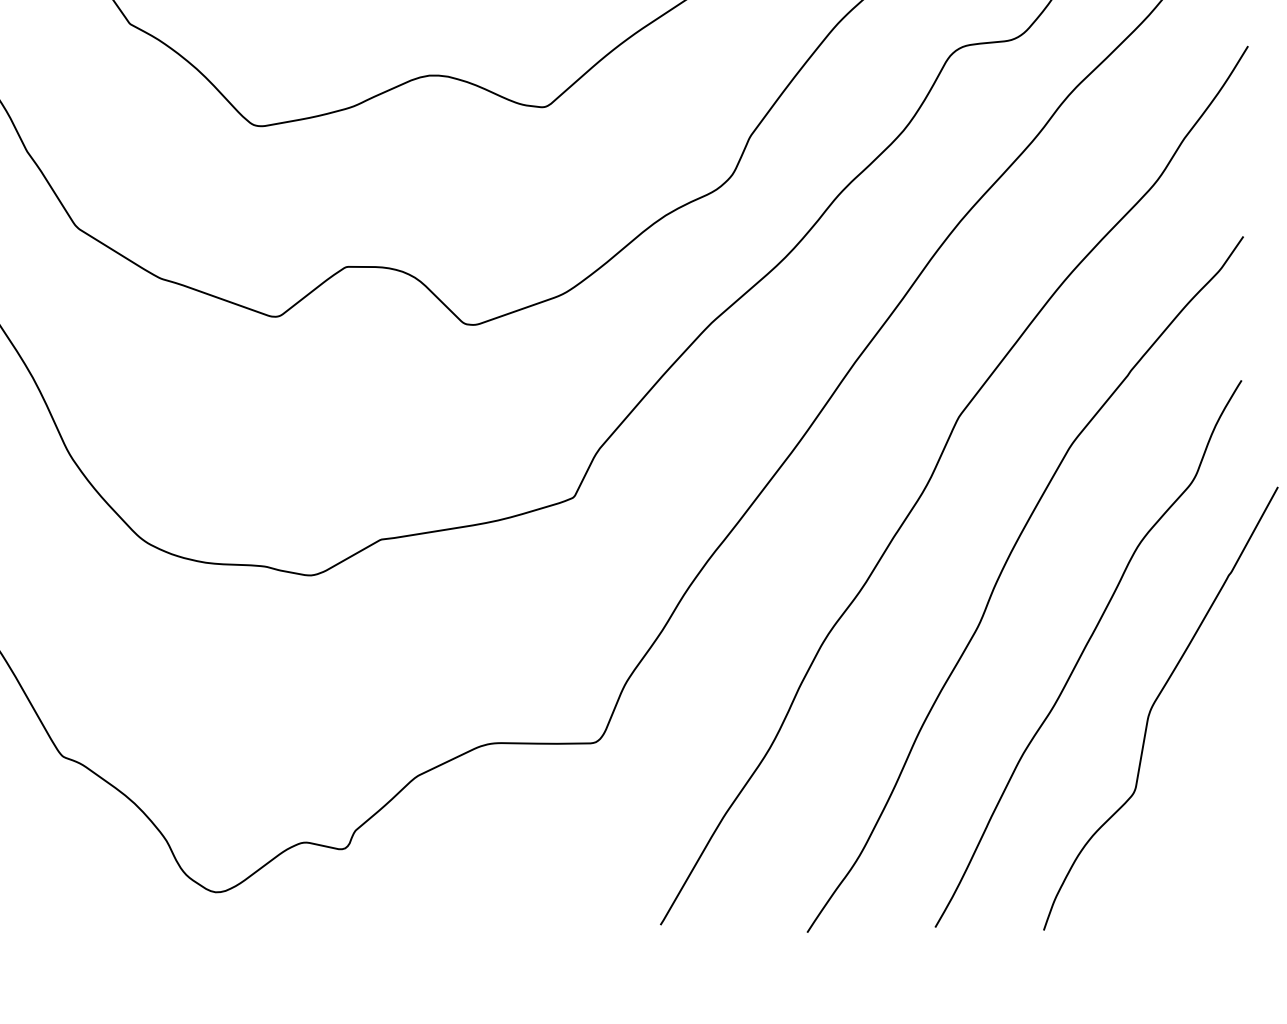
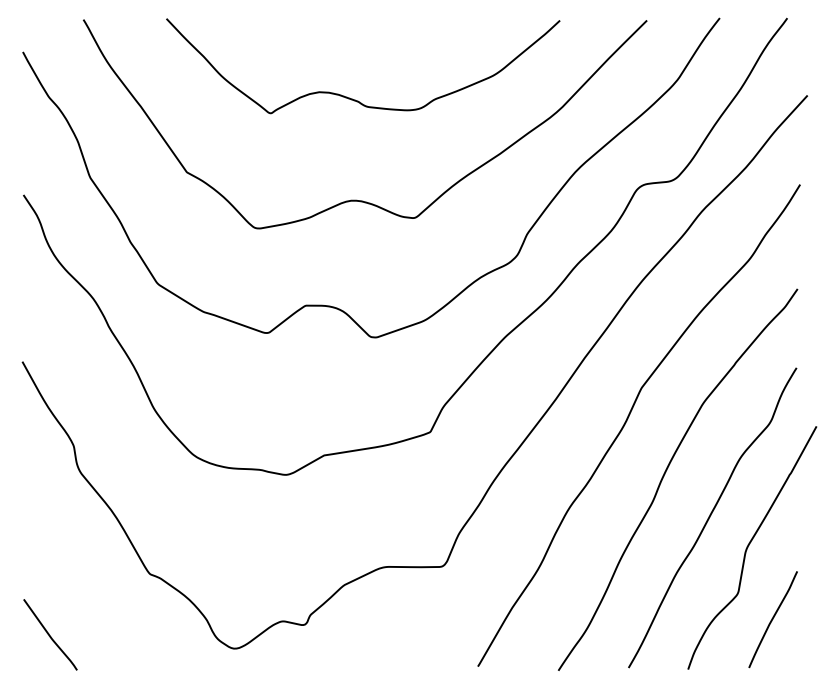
curve: (1197, 839) -> (772, 619), added

